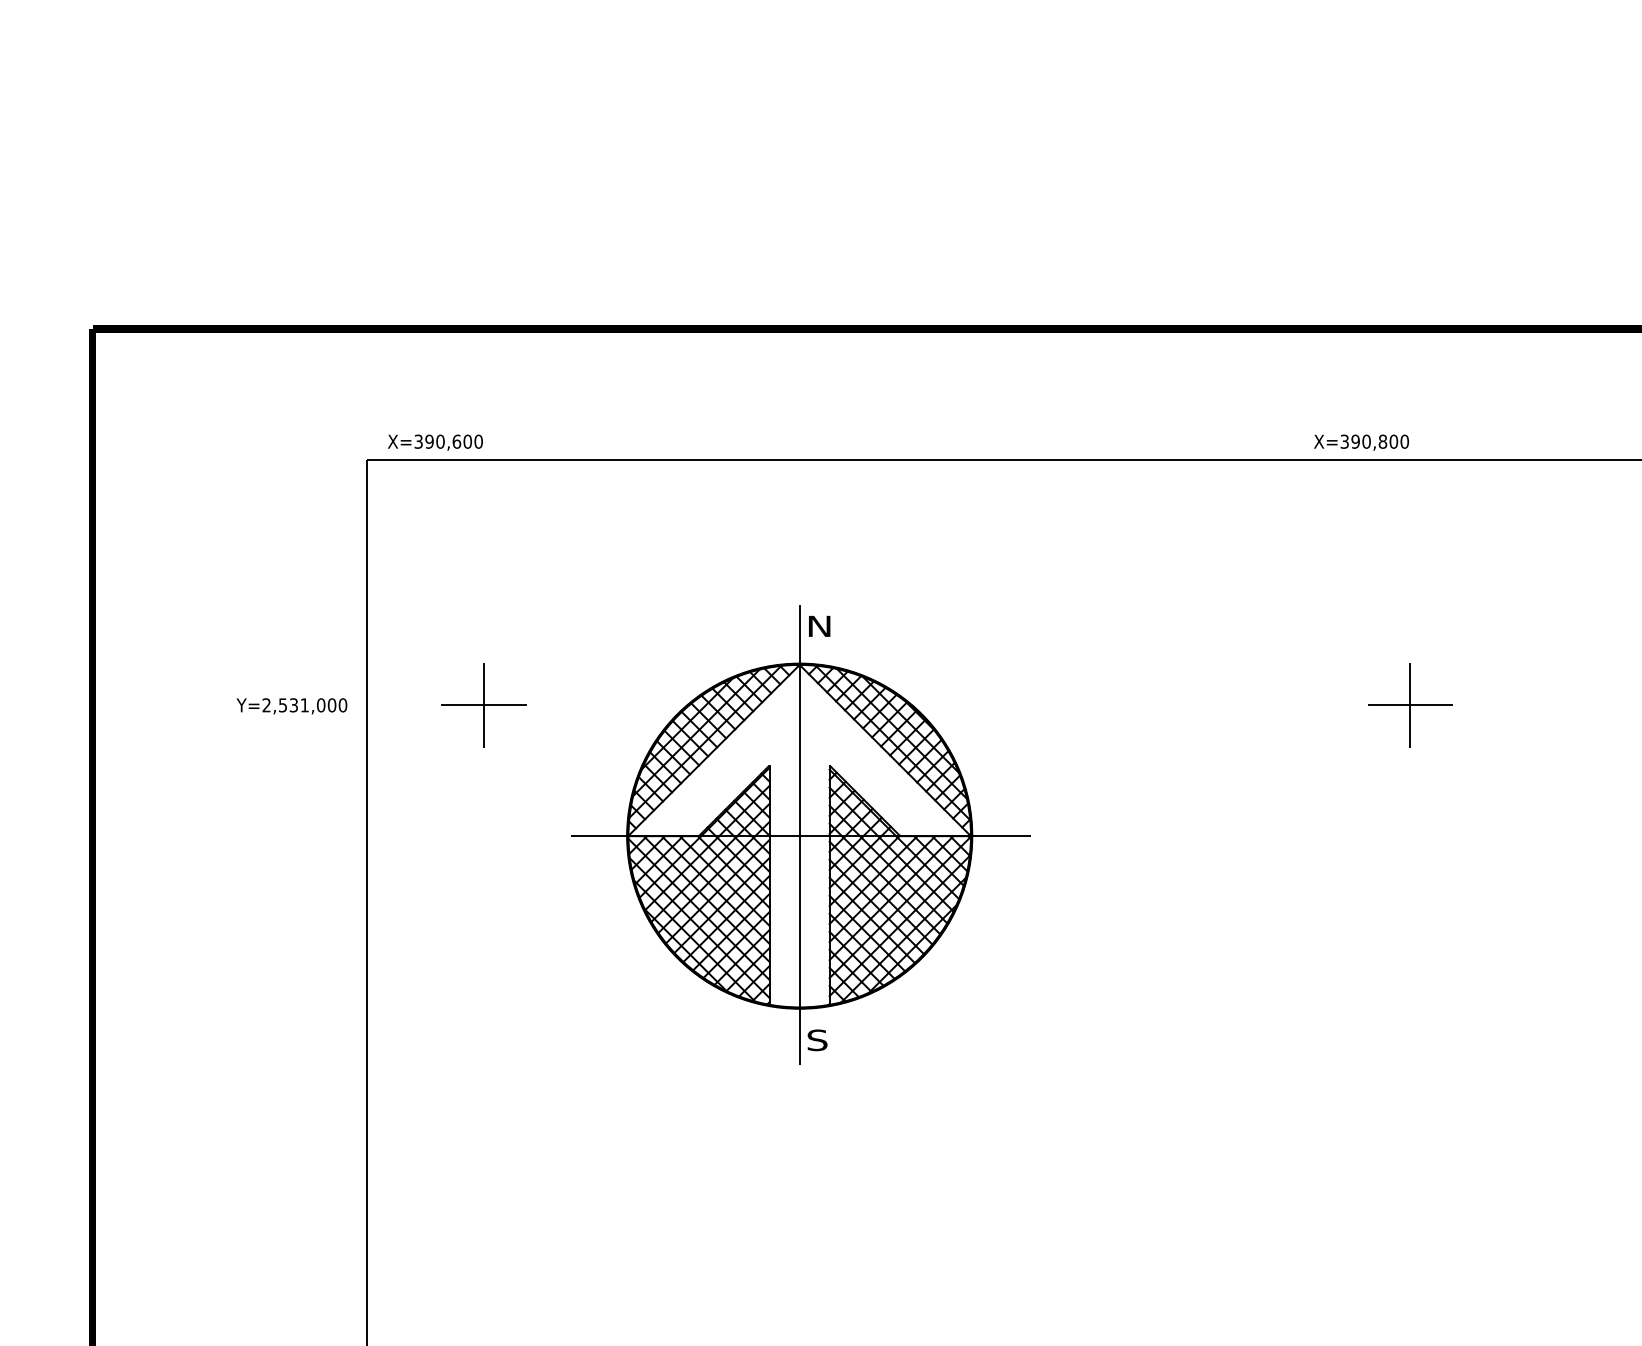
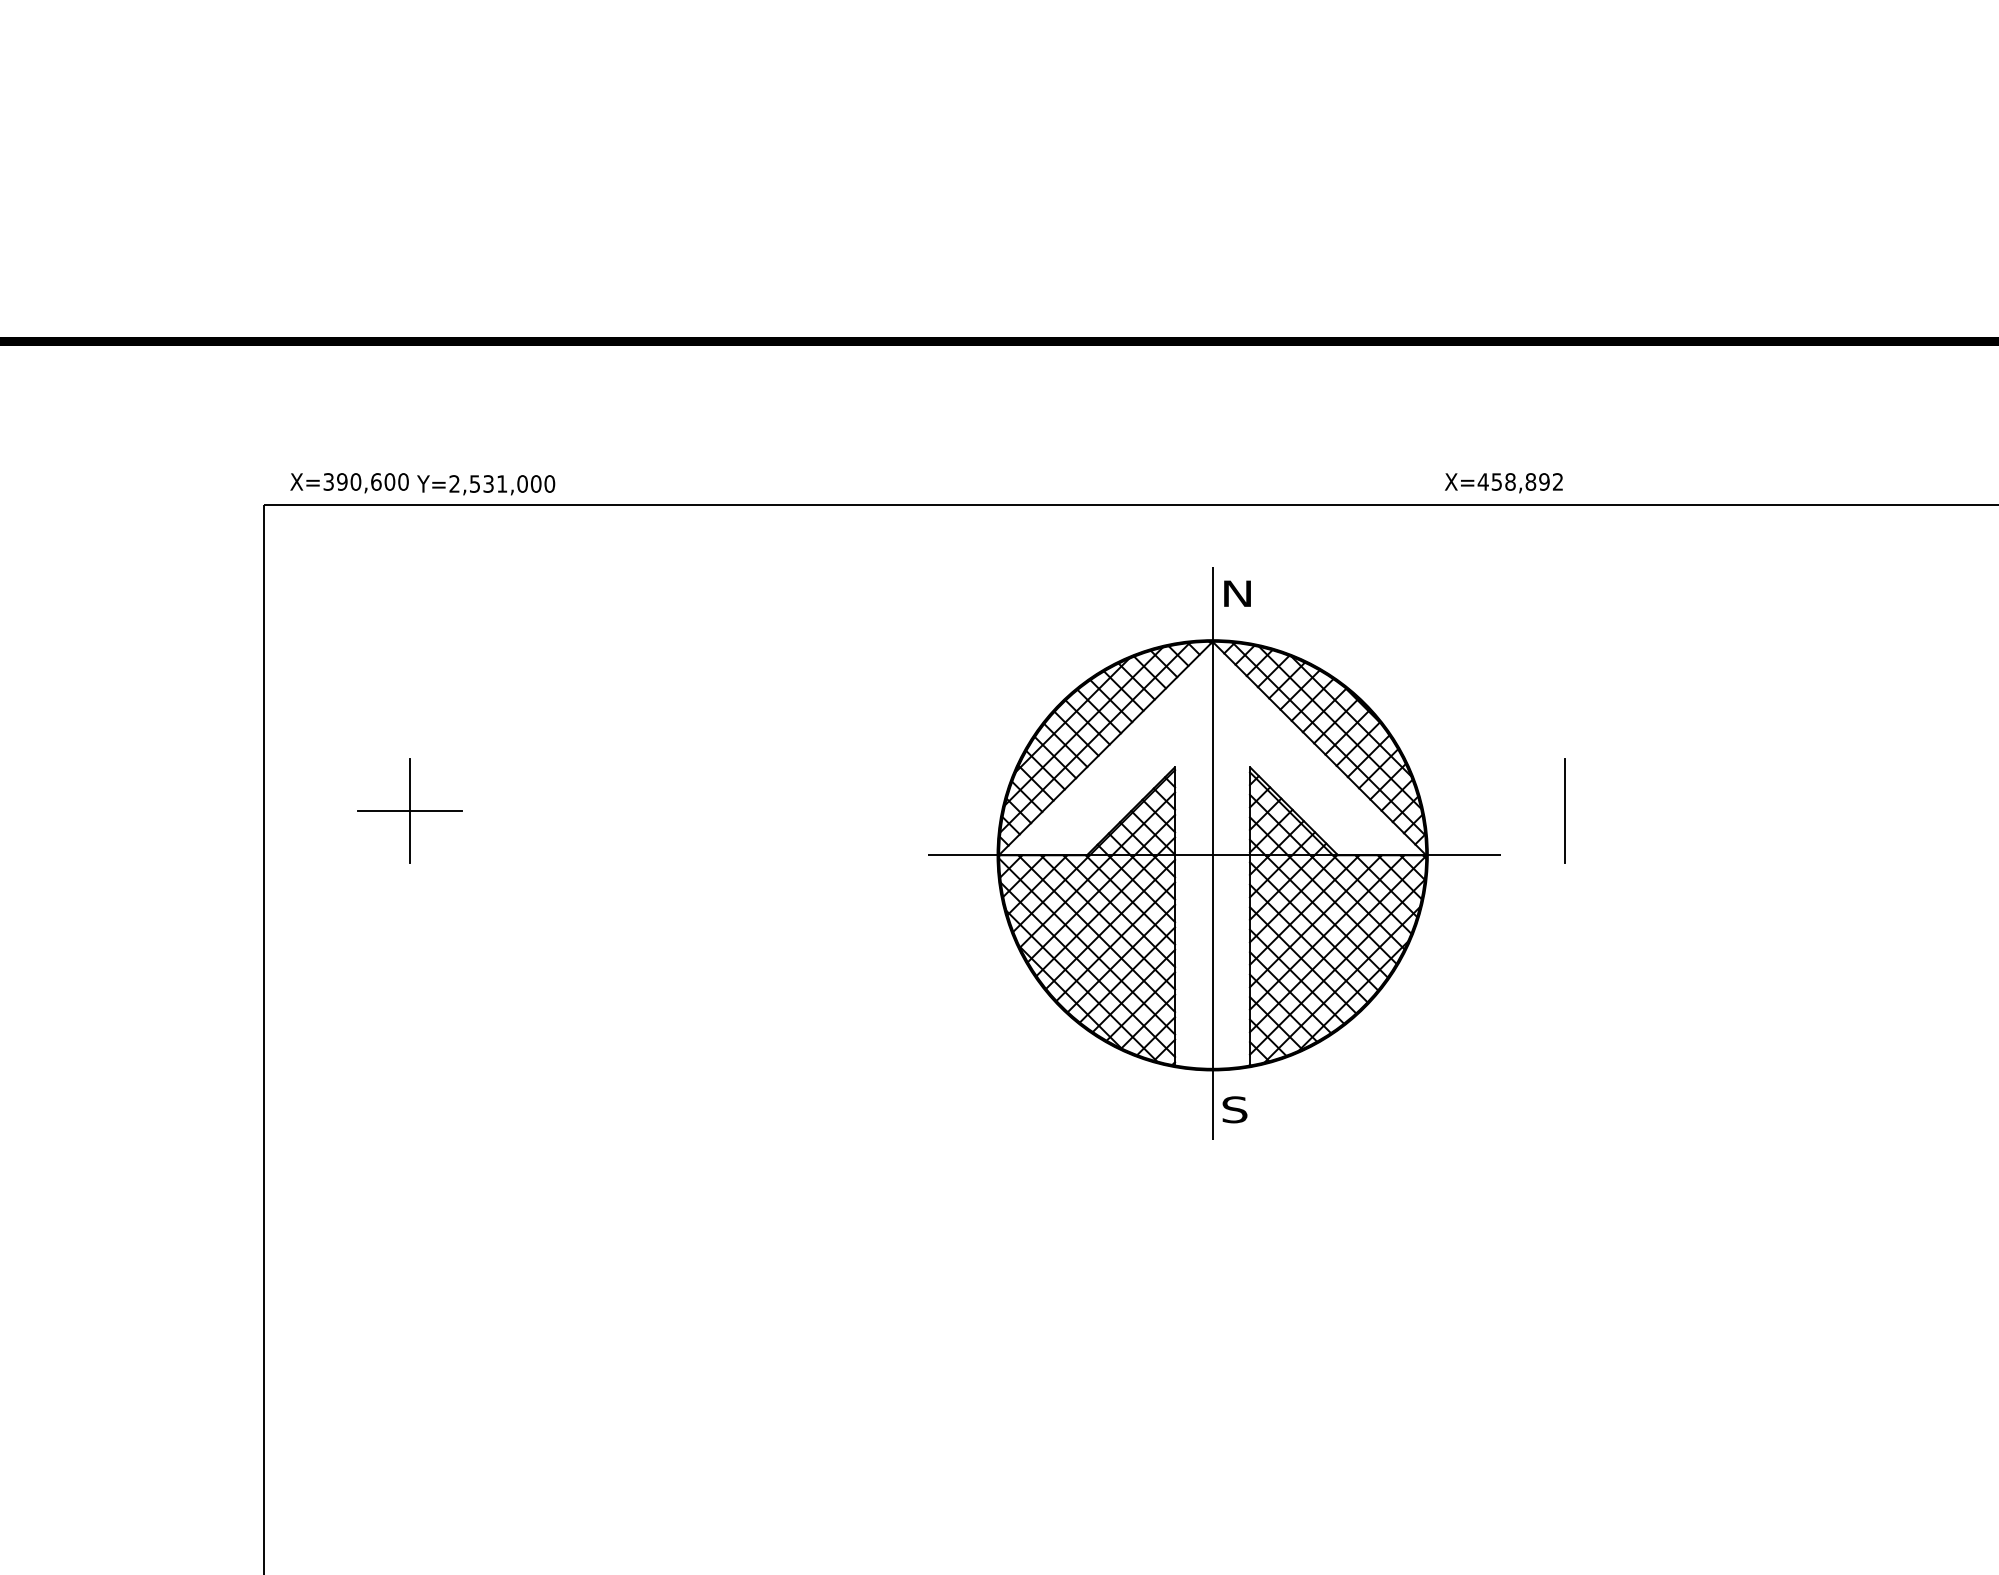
text: (1374, 441) -> (1520, 481), X=390,800 -> X=458,892
line: (1409, 705) -> (1563, 810), removed
text: (291, 706) -> (485, 485), moved
part: (800, 834) -> (1213, 853), moved

